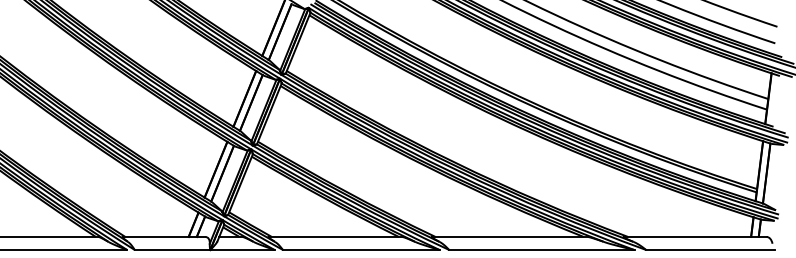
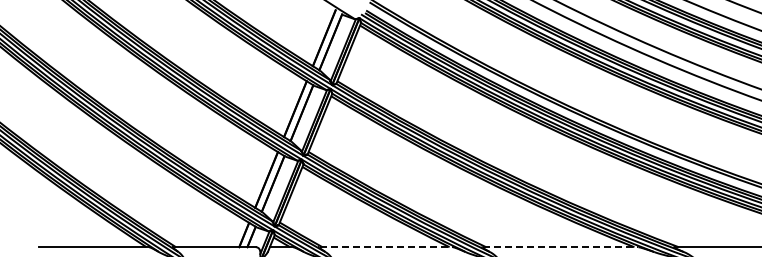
line: (335, 236) -> (386, 246), solid -> dashed
line: (509, 236) -> (560, 246), solid -> dashed

